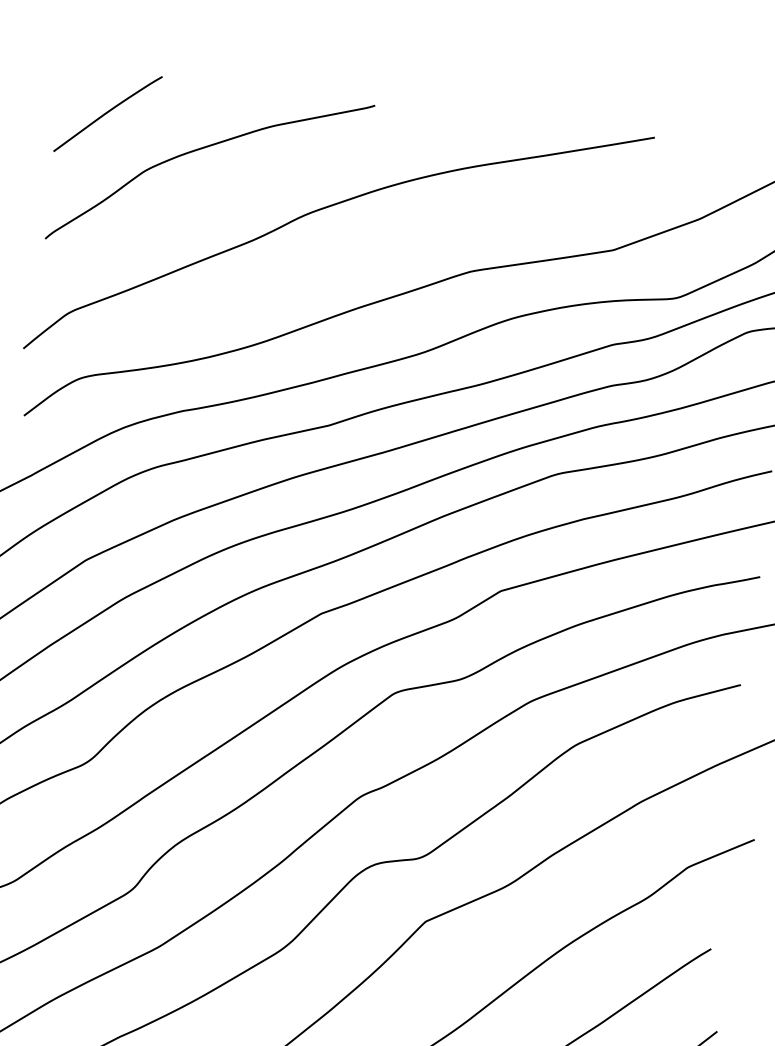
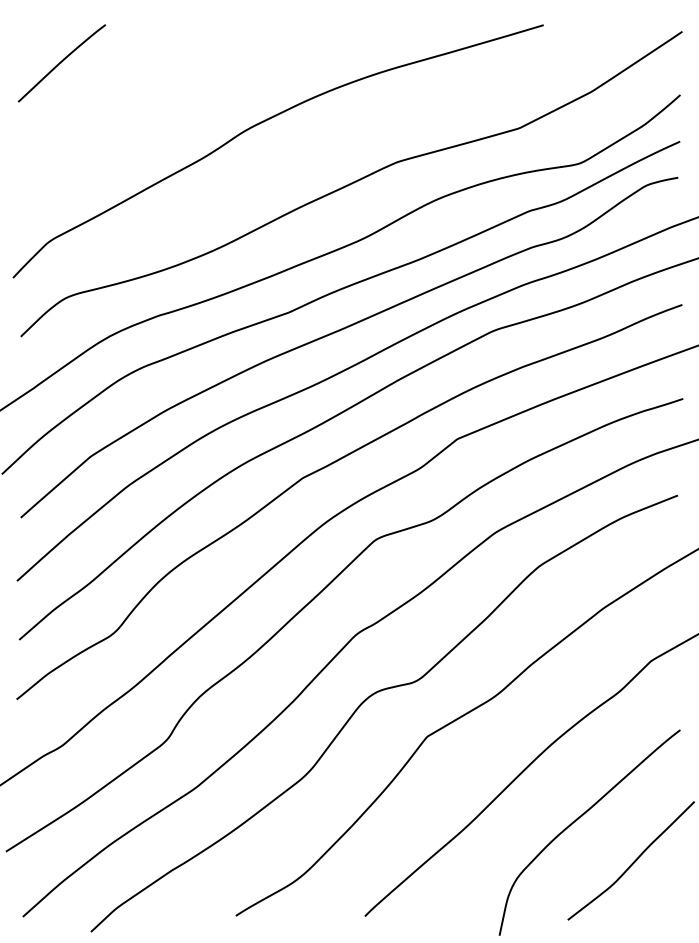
curve: (204, 148) -> (150, 83), removed

